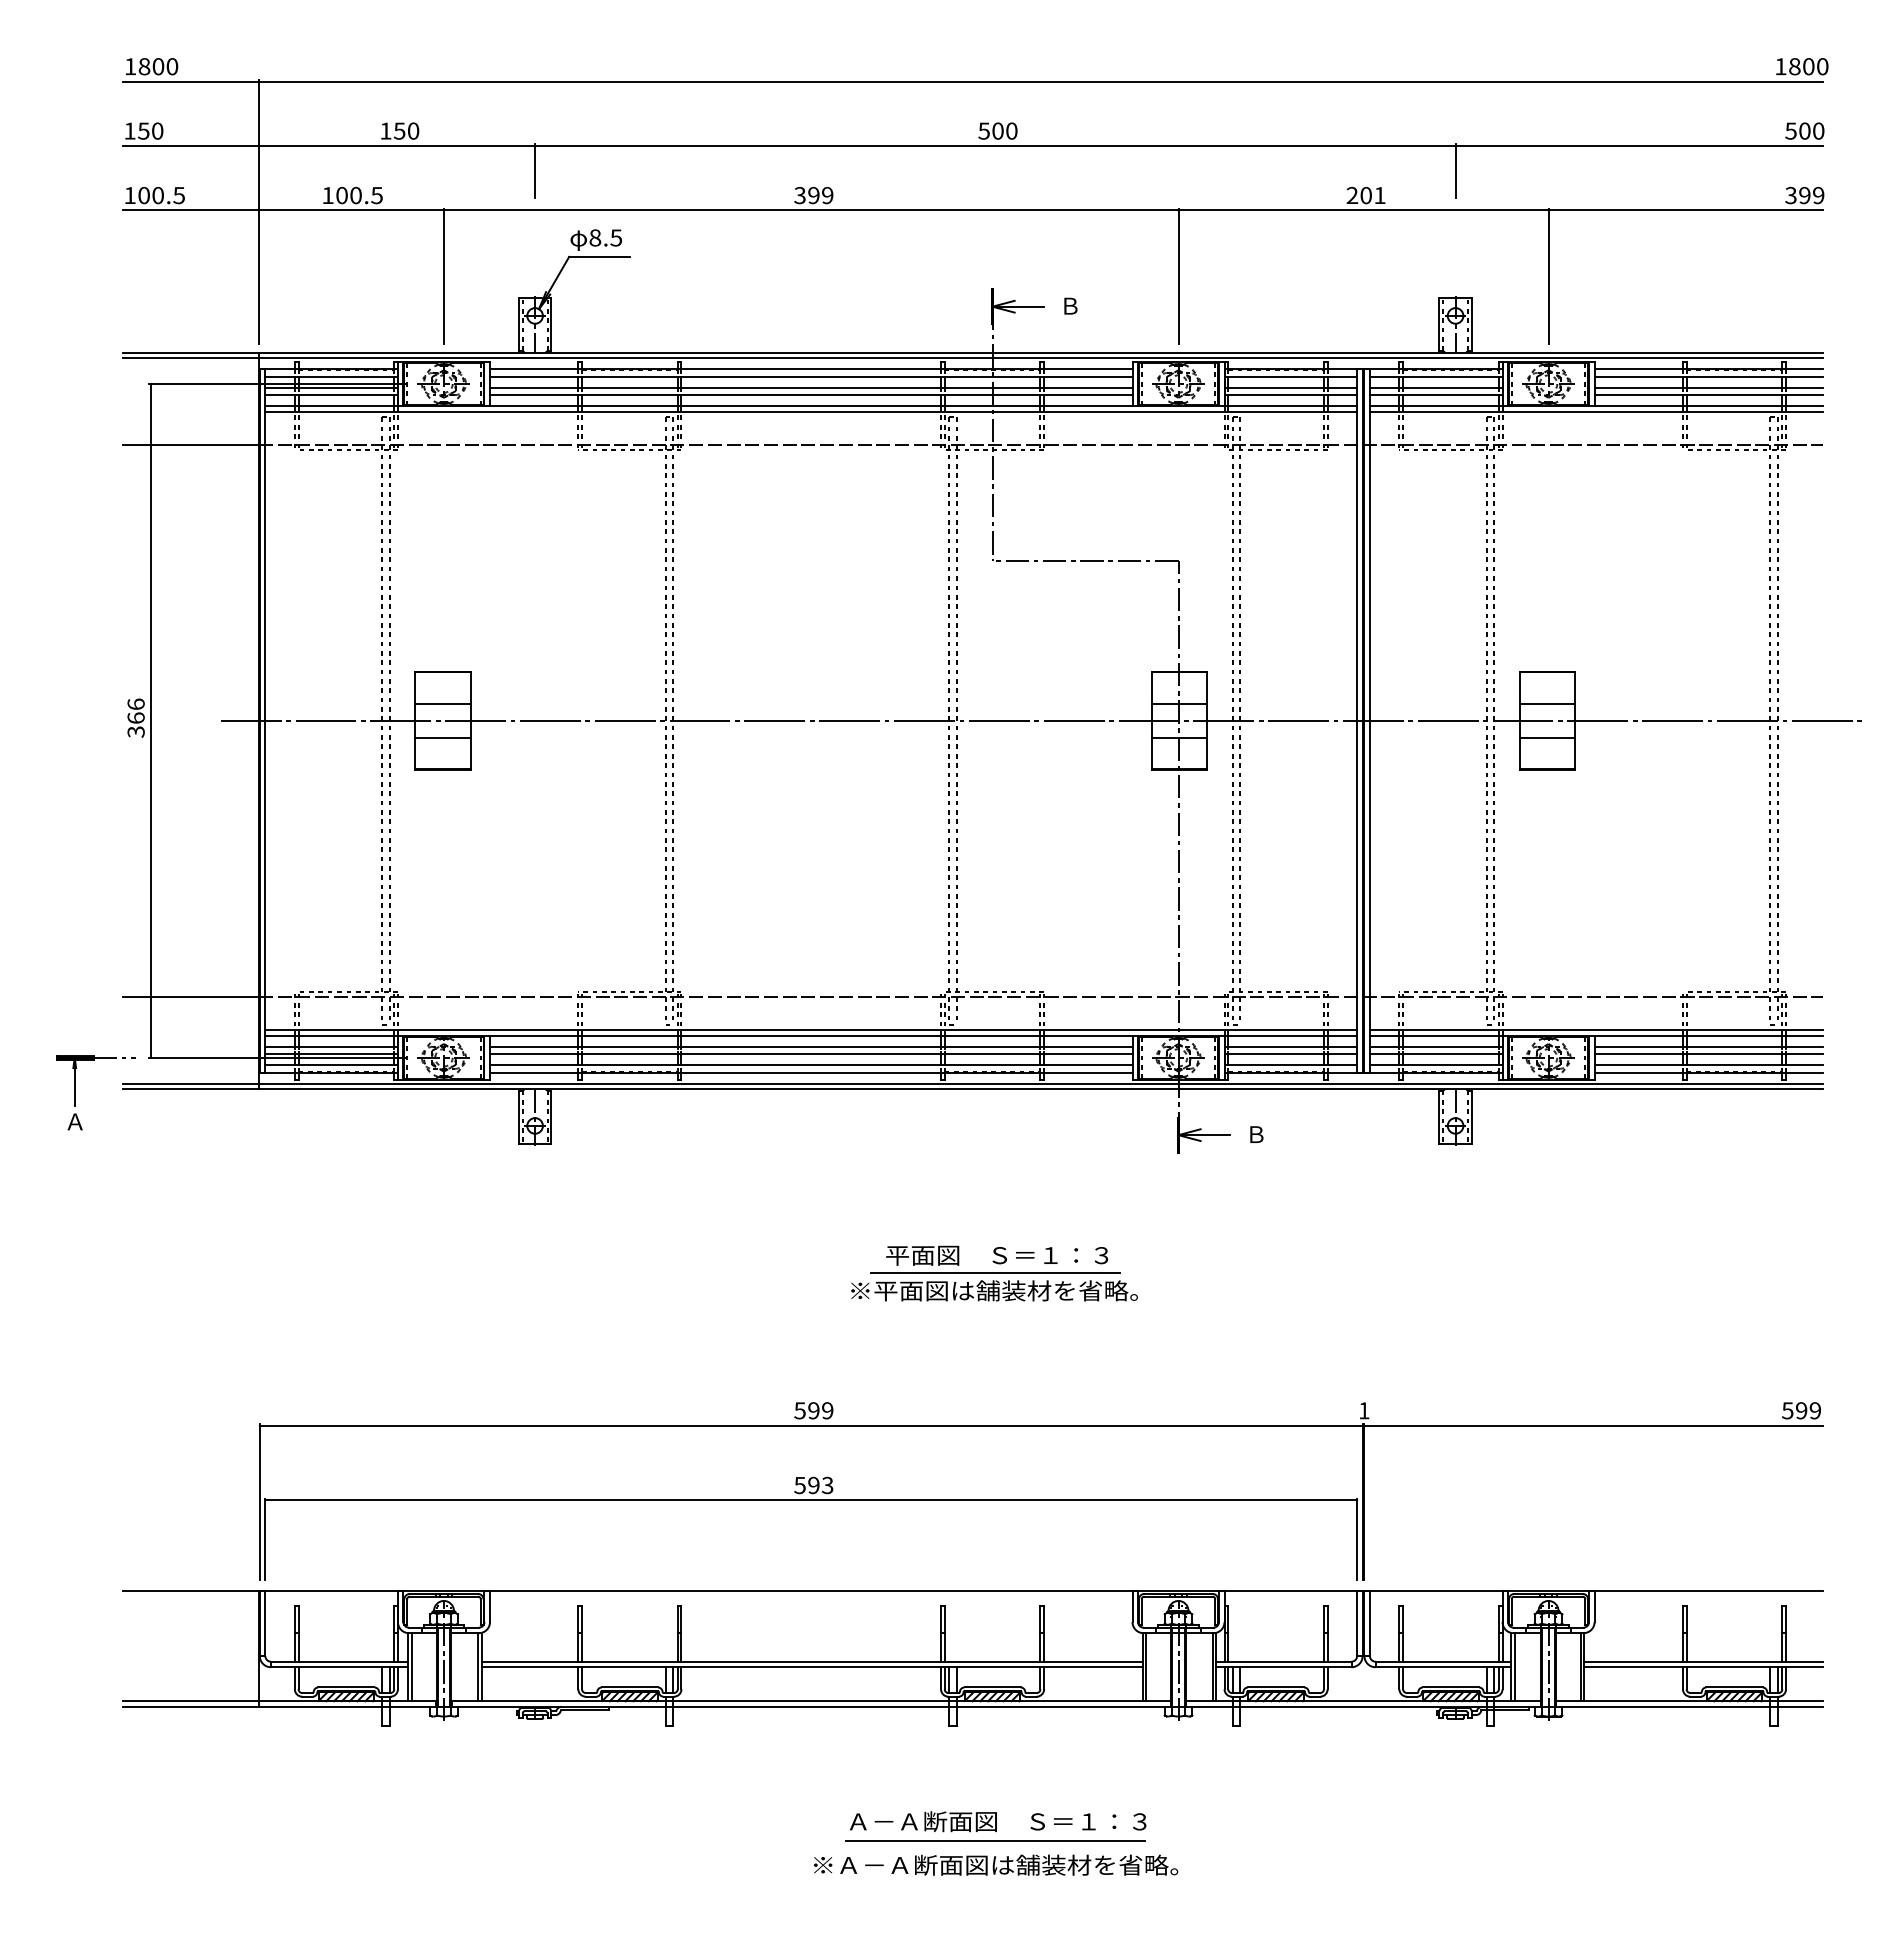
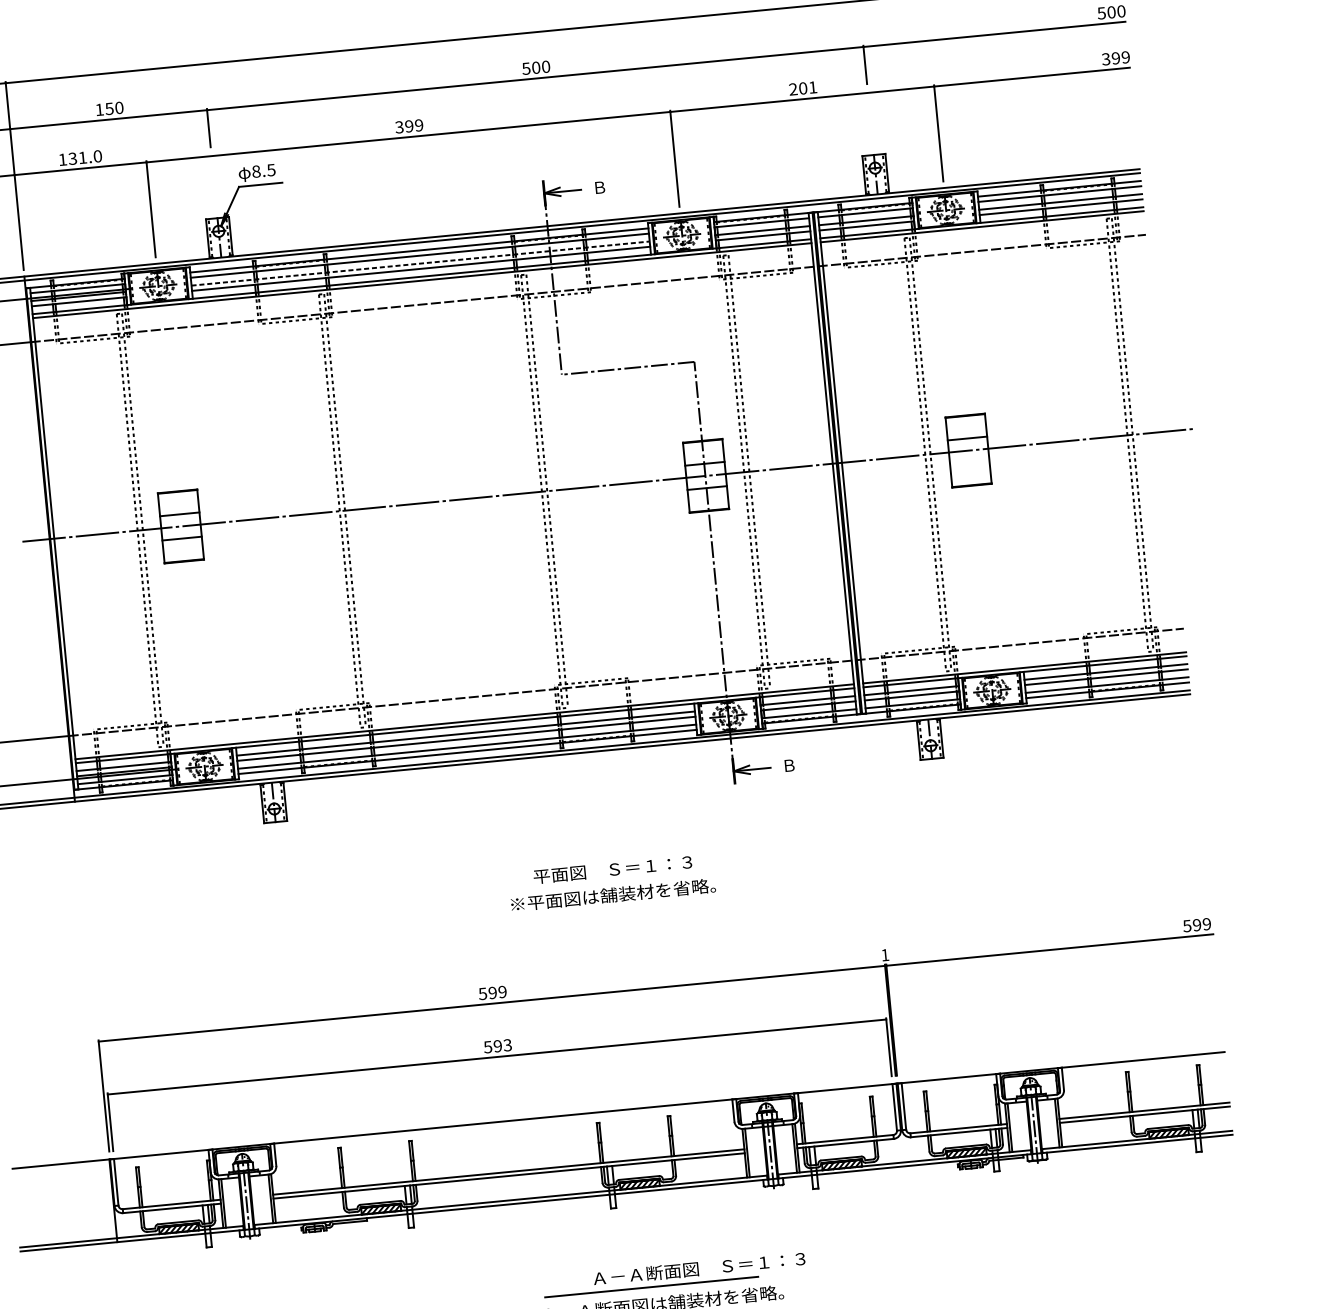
text: (359, 195) -> (85, 157), 100.5 -> 131.0
line: (811, 387) -> (420, 263), solid -> dashed
line: (1547, 737) -> (969, 462), removed
line: (994, 1272) -> (612, 881), removed
text: (998, 1821) -> (699, 1268), moved

